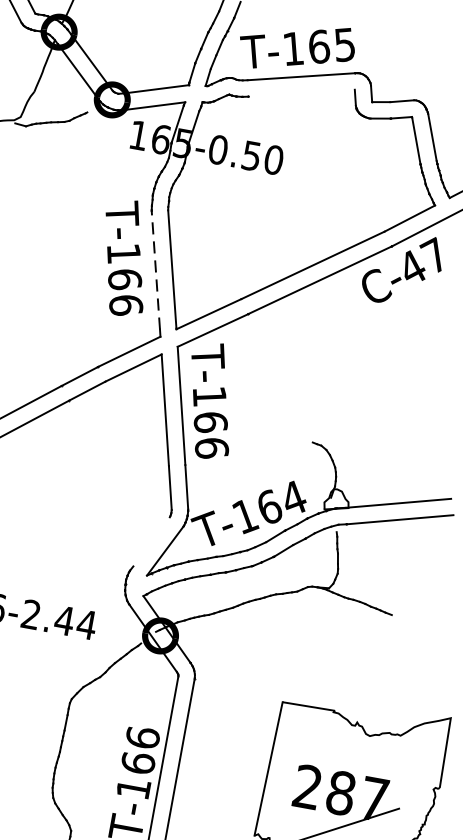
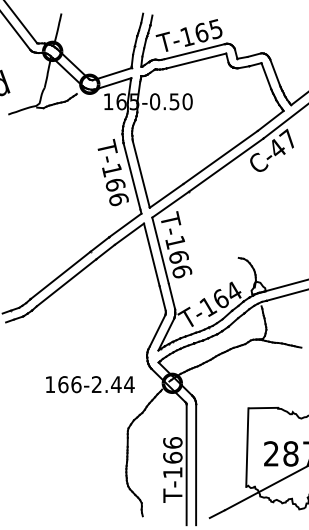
line: (301, 92) -> (196, 60), added
line: (154, 270) -> (131, 176), dashed -> solid
line: (151, 541) -> (157, 330), added

